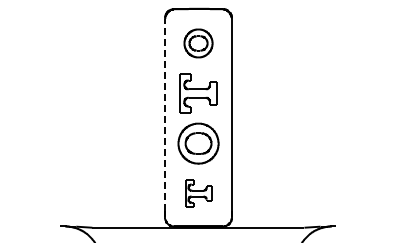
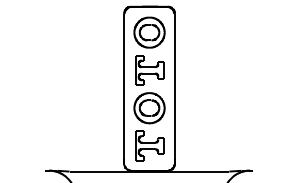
part: (198, 43) -> (149, 32), size x1.43
line: (165, 114) -> (124, 86), dashed -> solid
part: (198, 193) -> (149, 145), size x1.43

